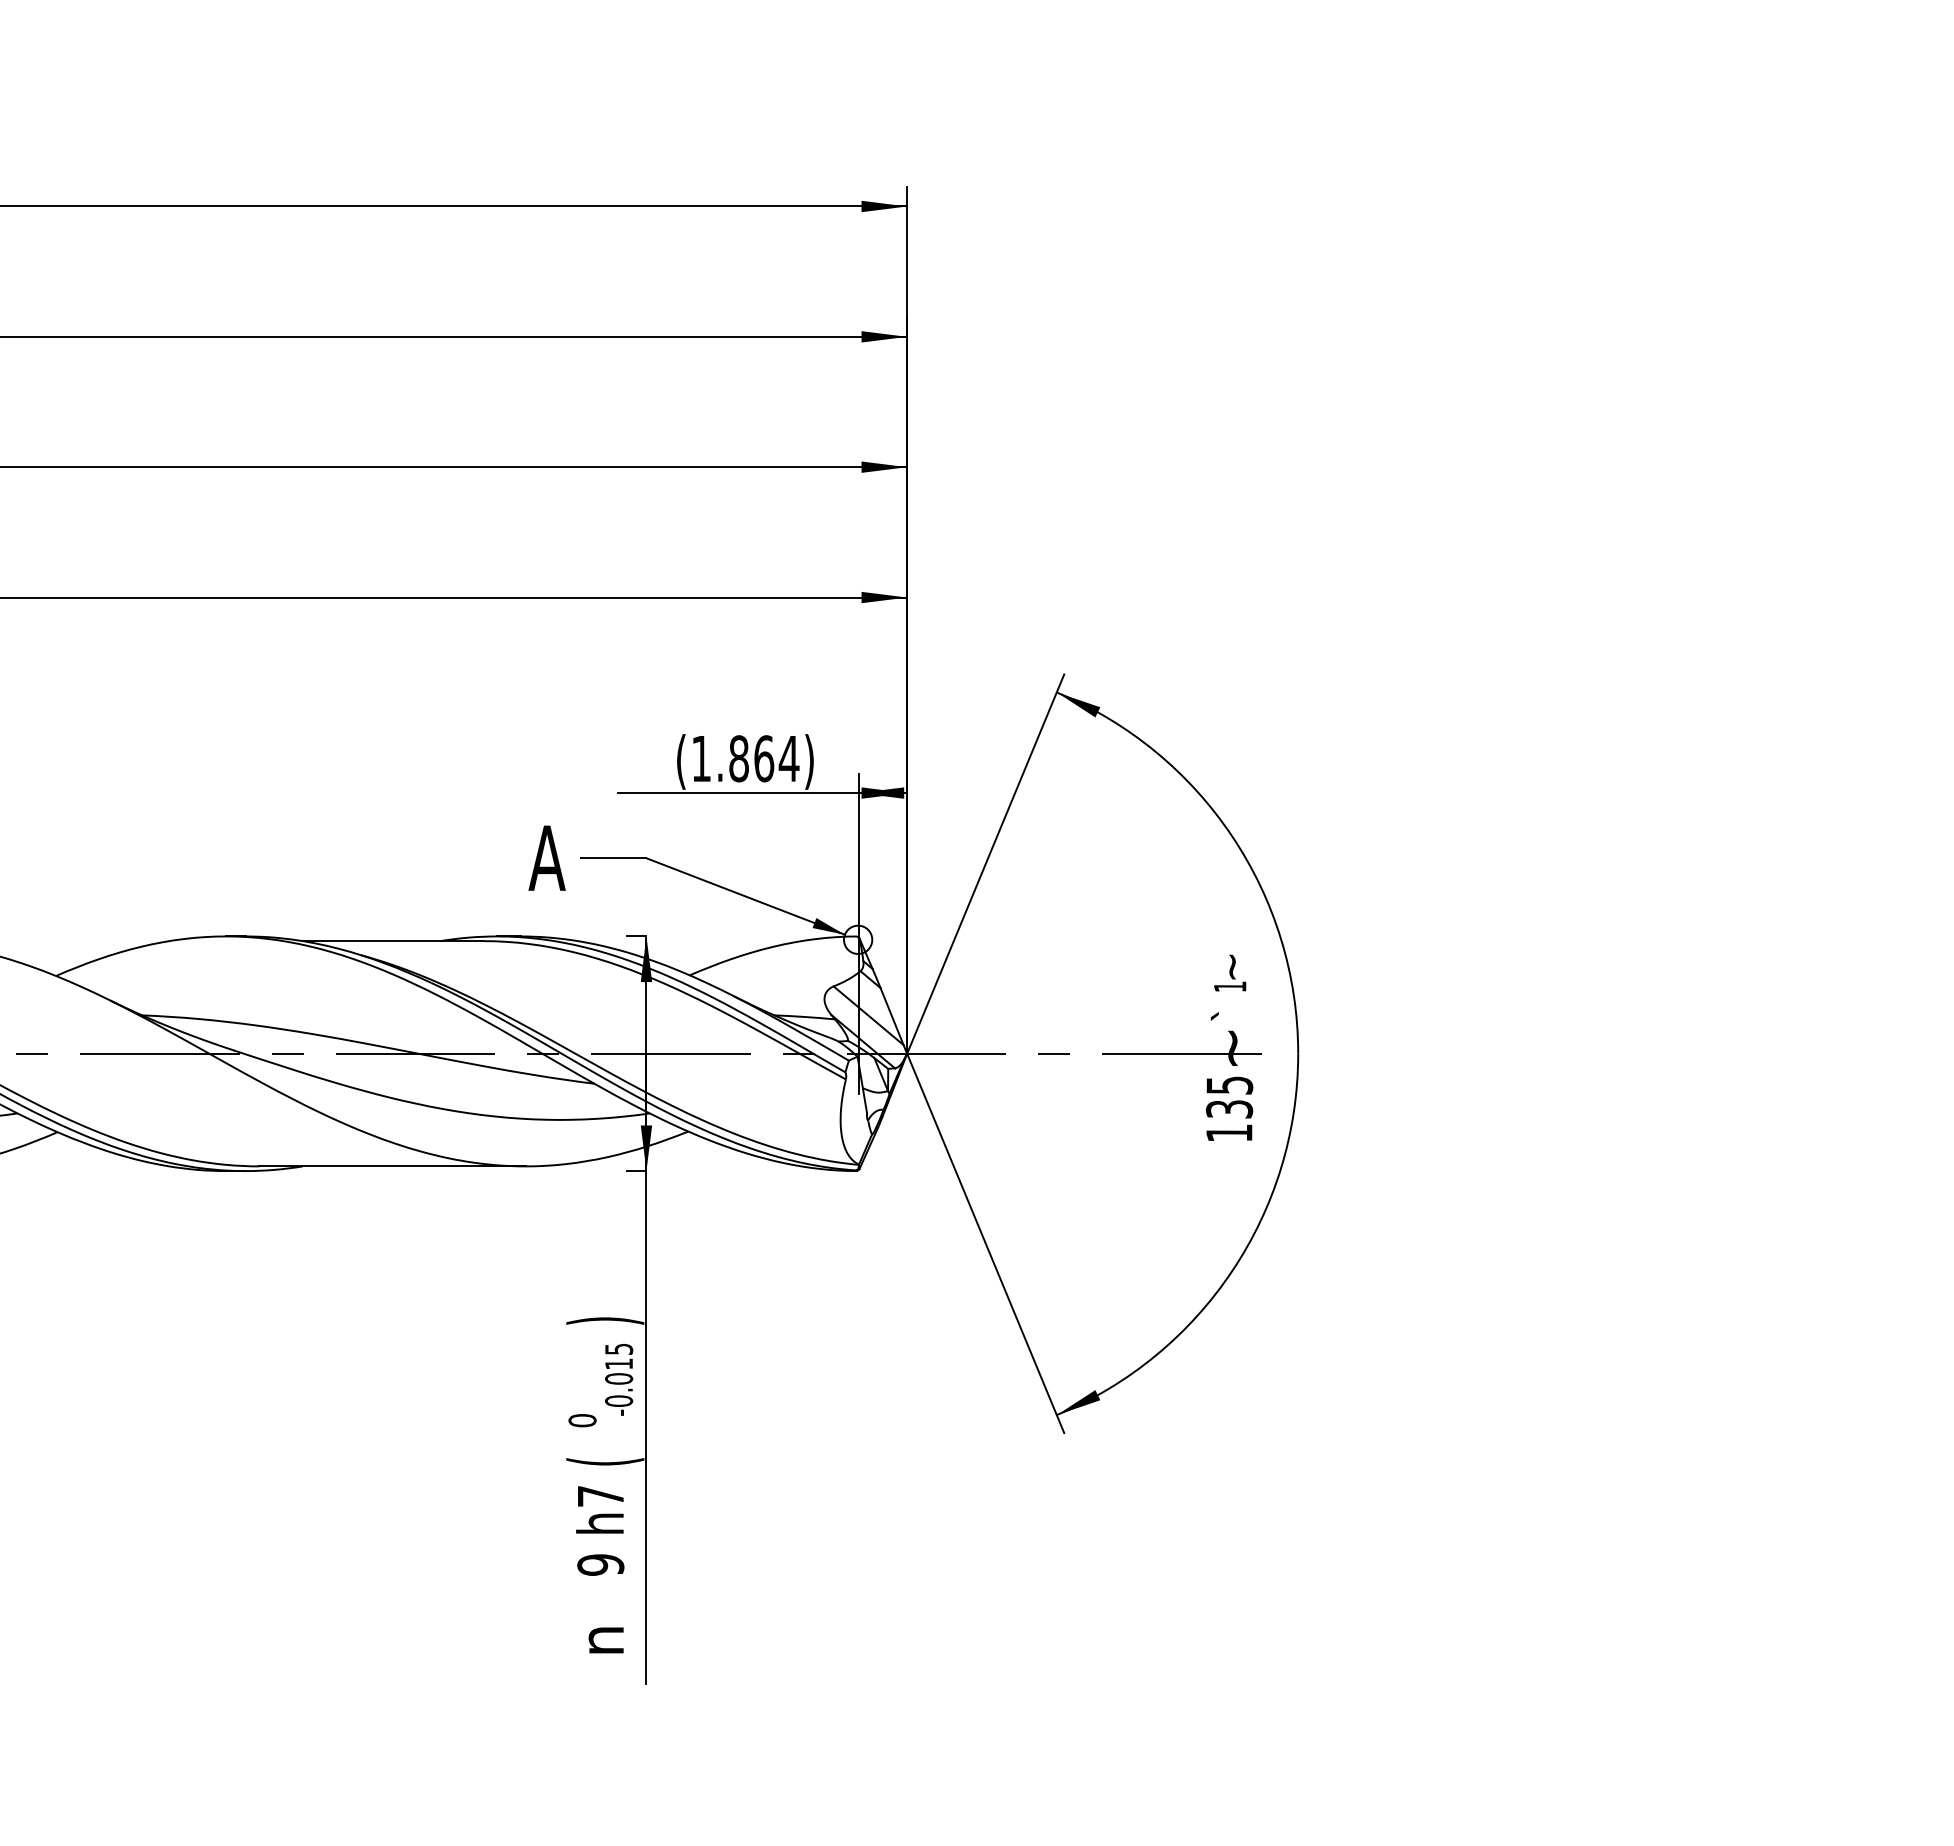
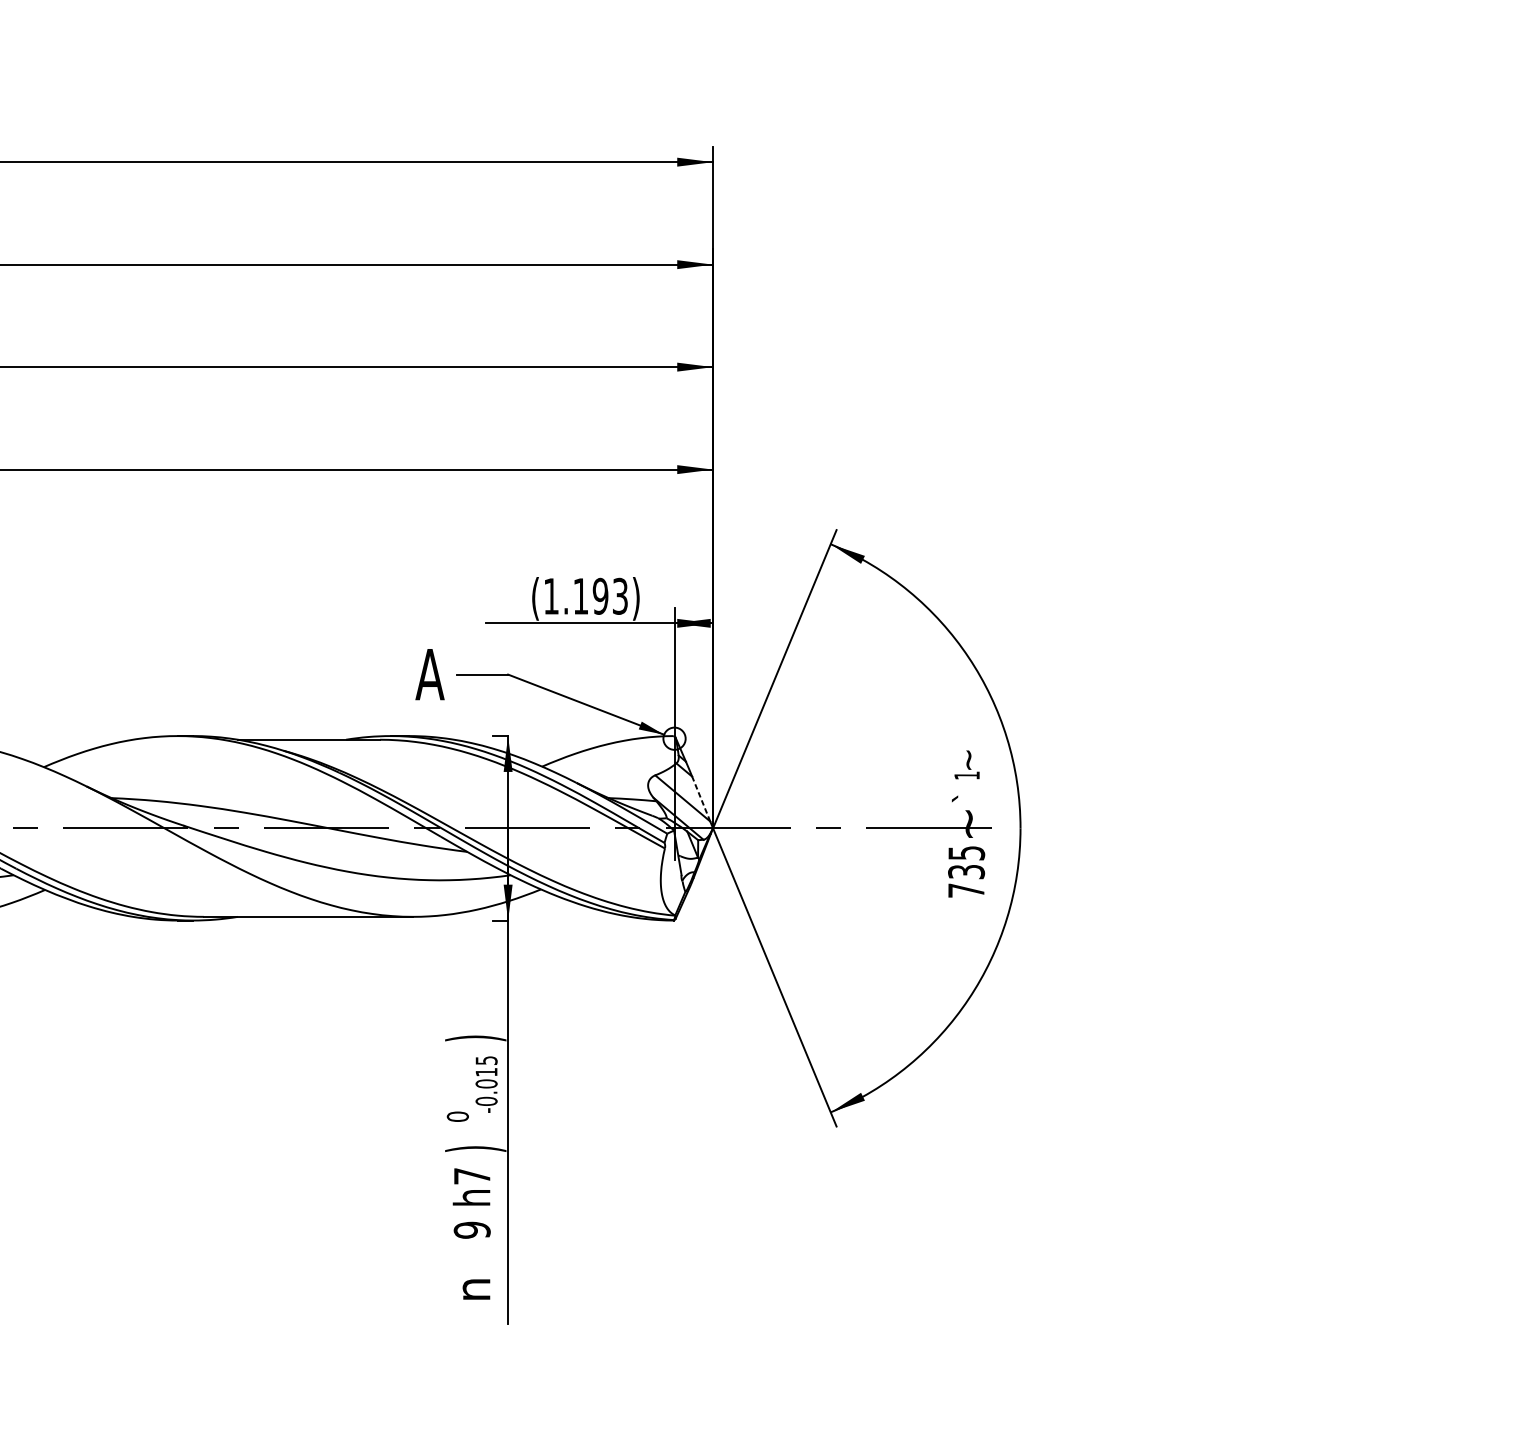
text: (764, 758) -> (600, 596), (1.864) -> (1.193)
line: (892, 1016) -> (701, 799), solid -> dashed
text: (1229, 1132) -> (966, 890), 135 -> 735
text: (605, 1461) -> (475, 1148), ( -> )

